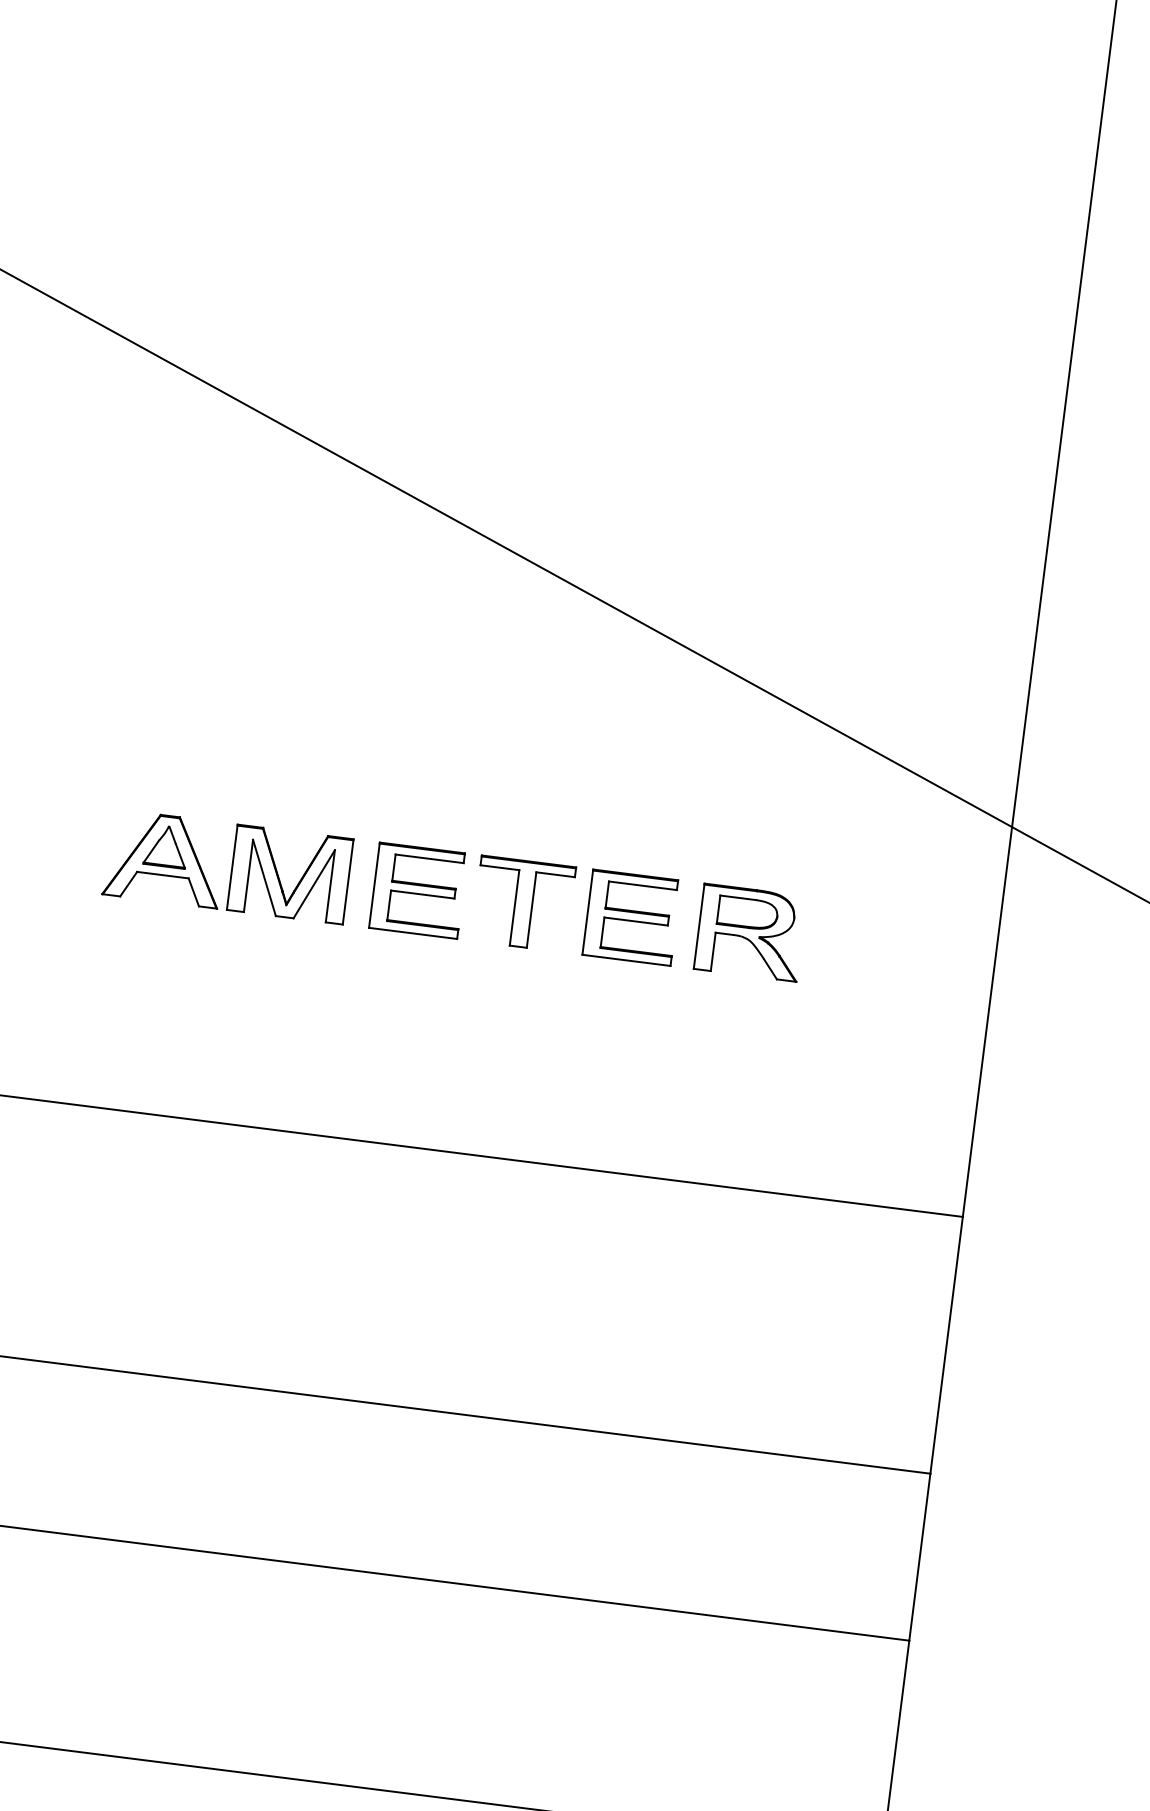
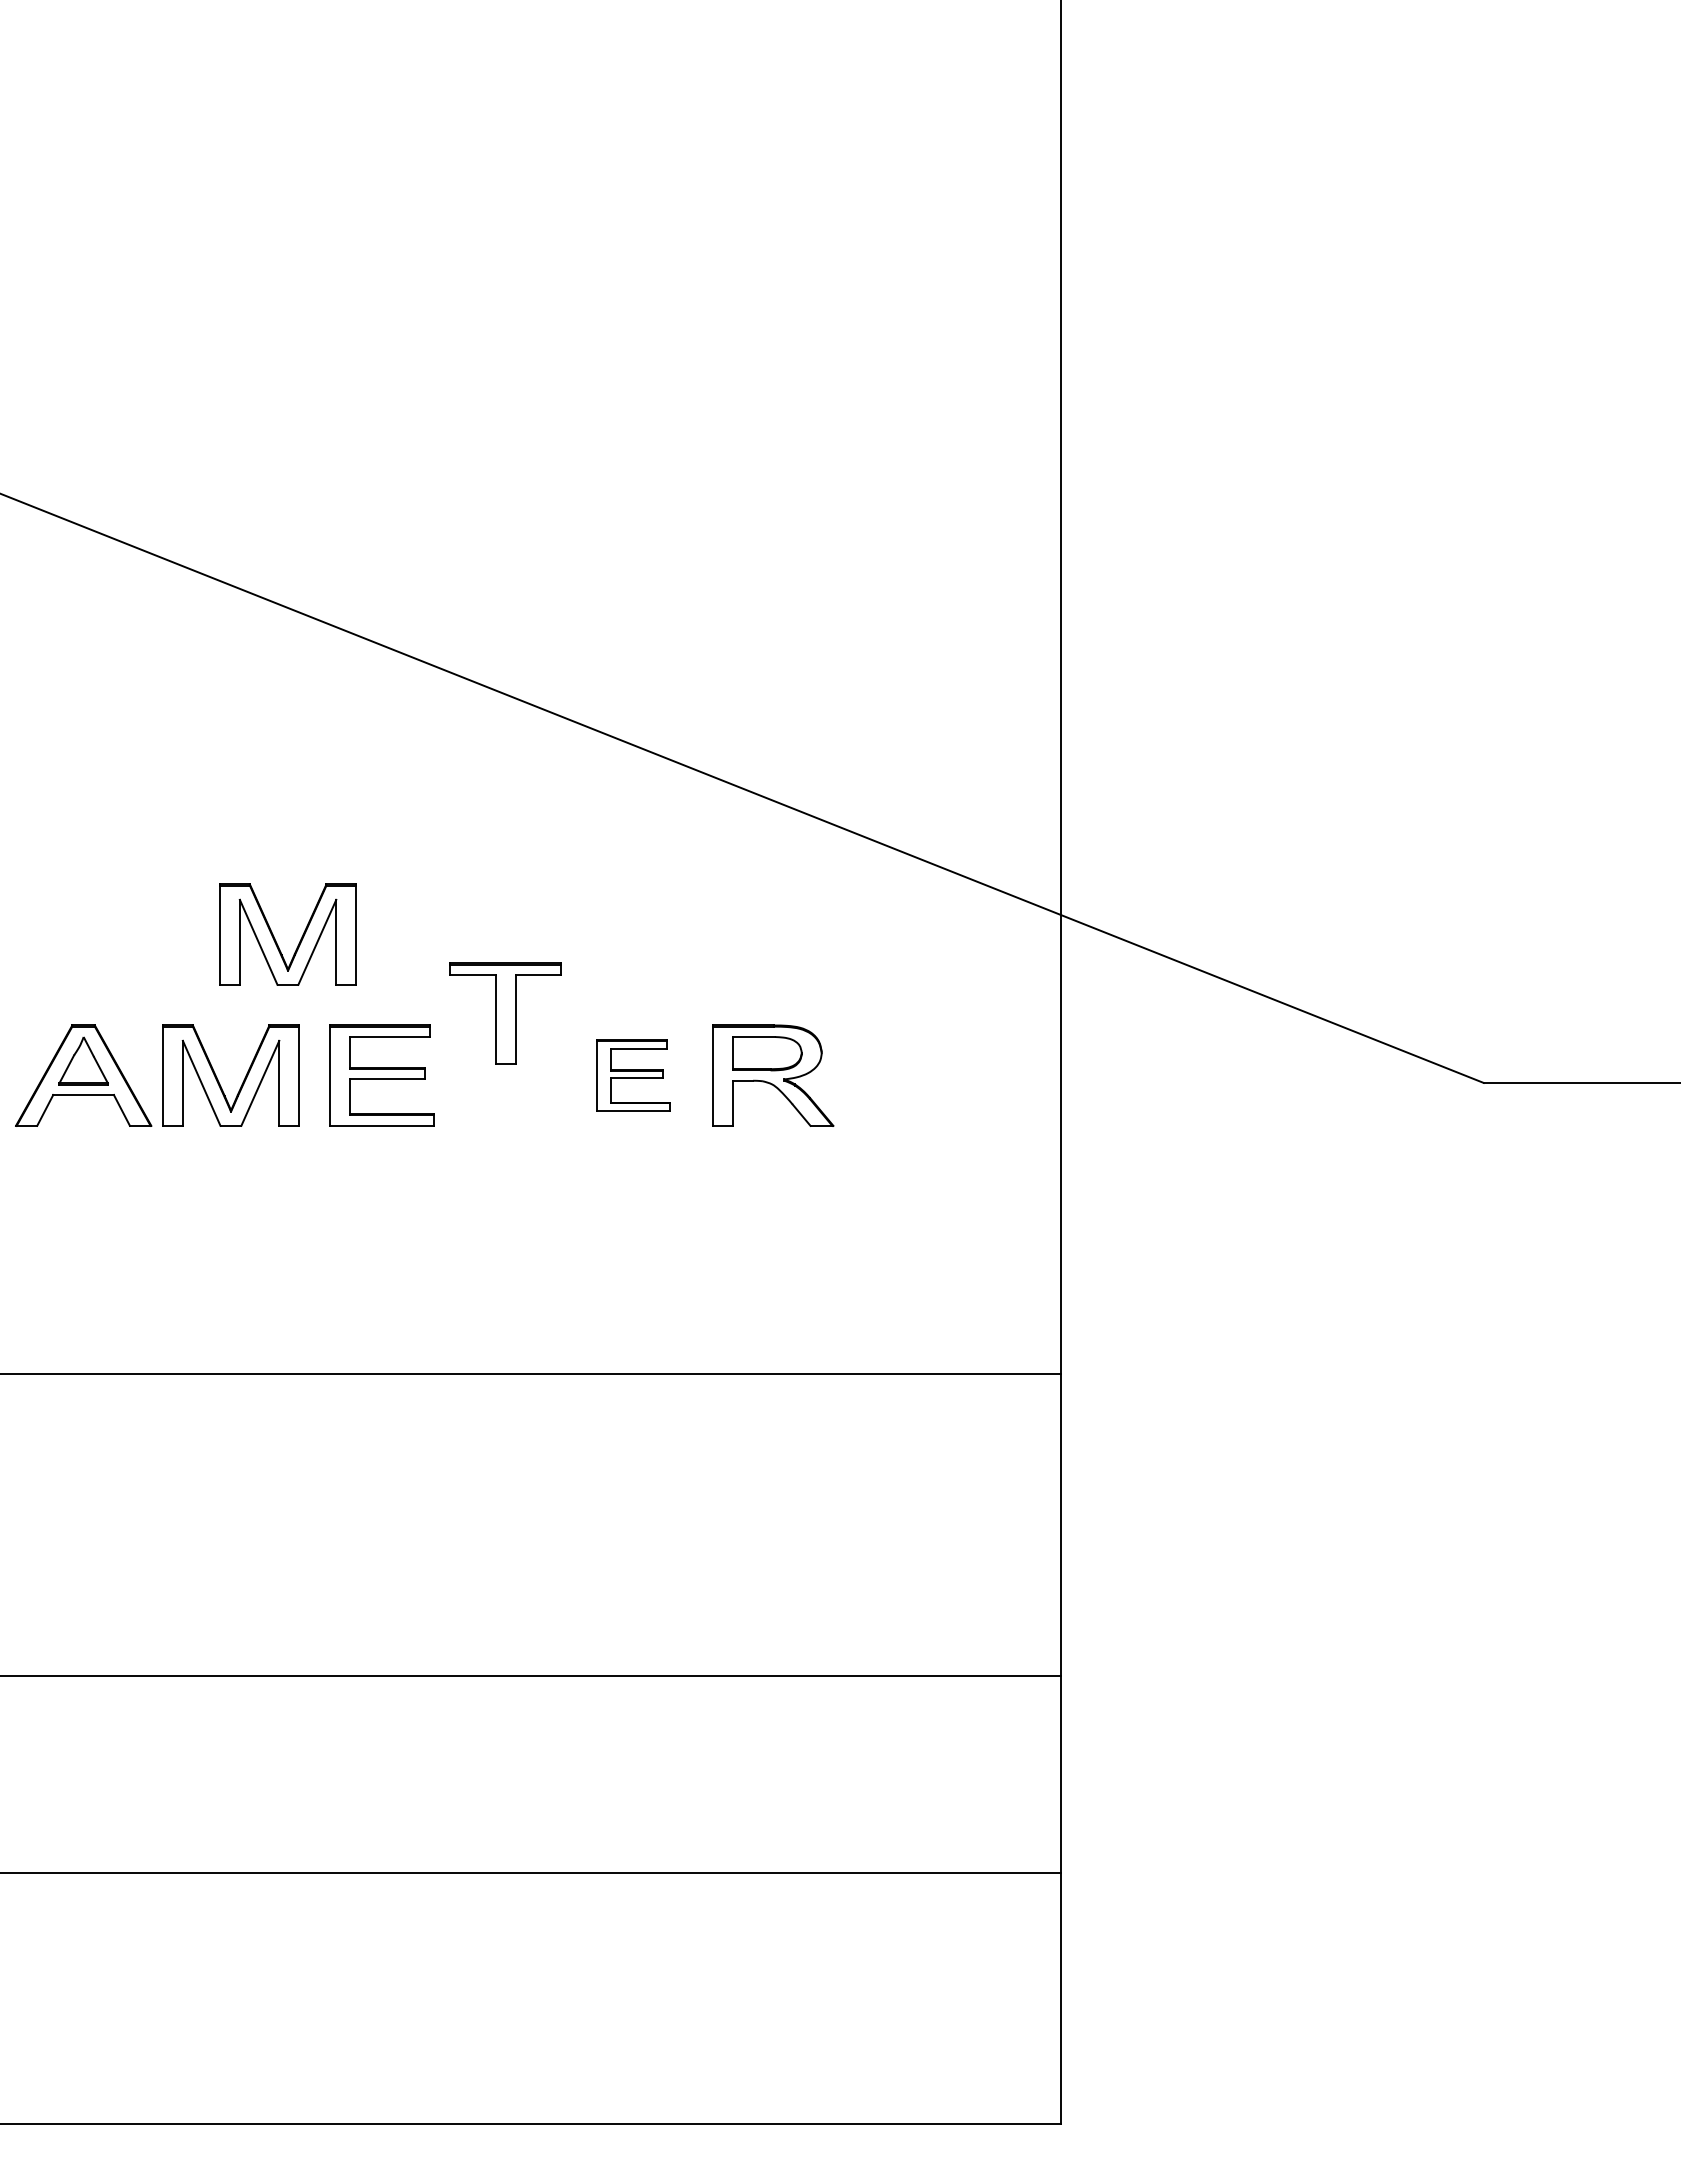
part: (343, 764) -> (276, 940), added
part: (523, 903) -> (505, 1013), moved
part: (631, 917) -> (632, 1075), size x0.7

